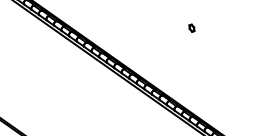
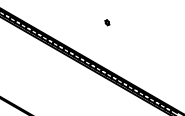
part: (192, 27) -> (107, 22), moved

